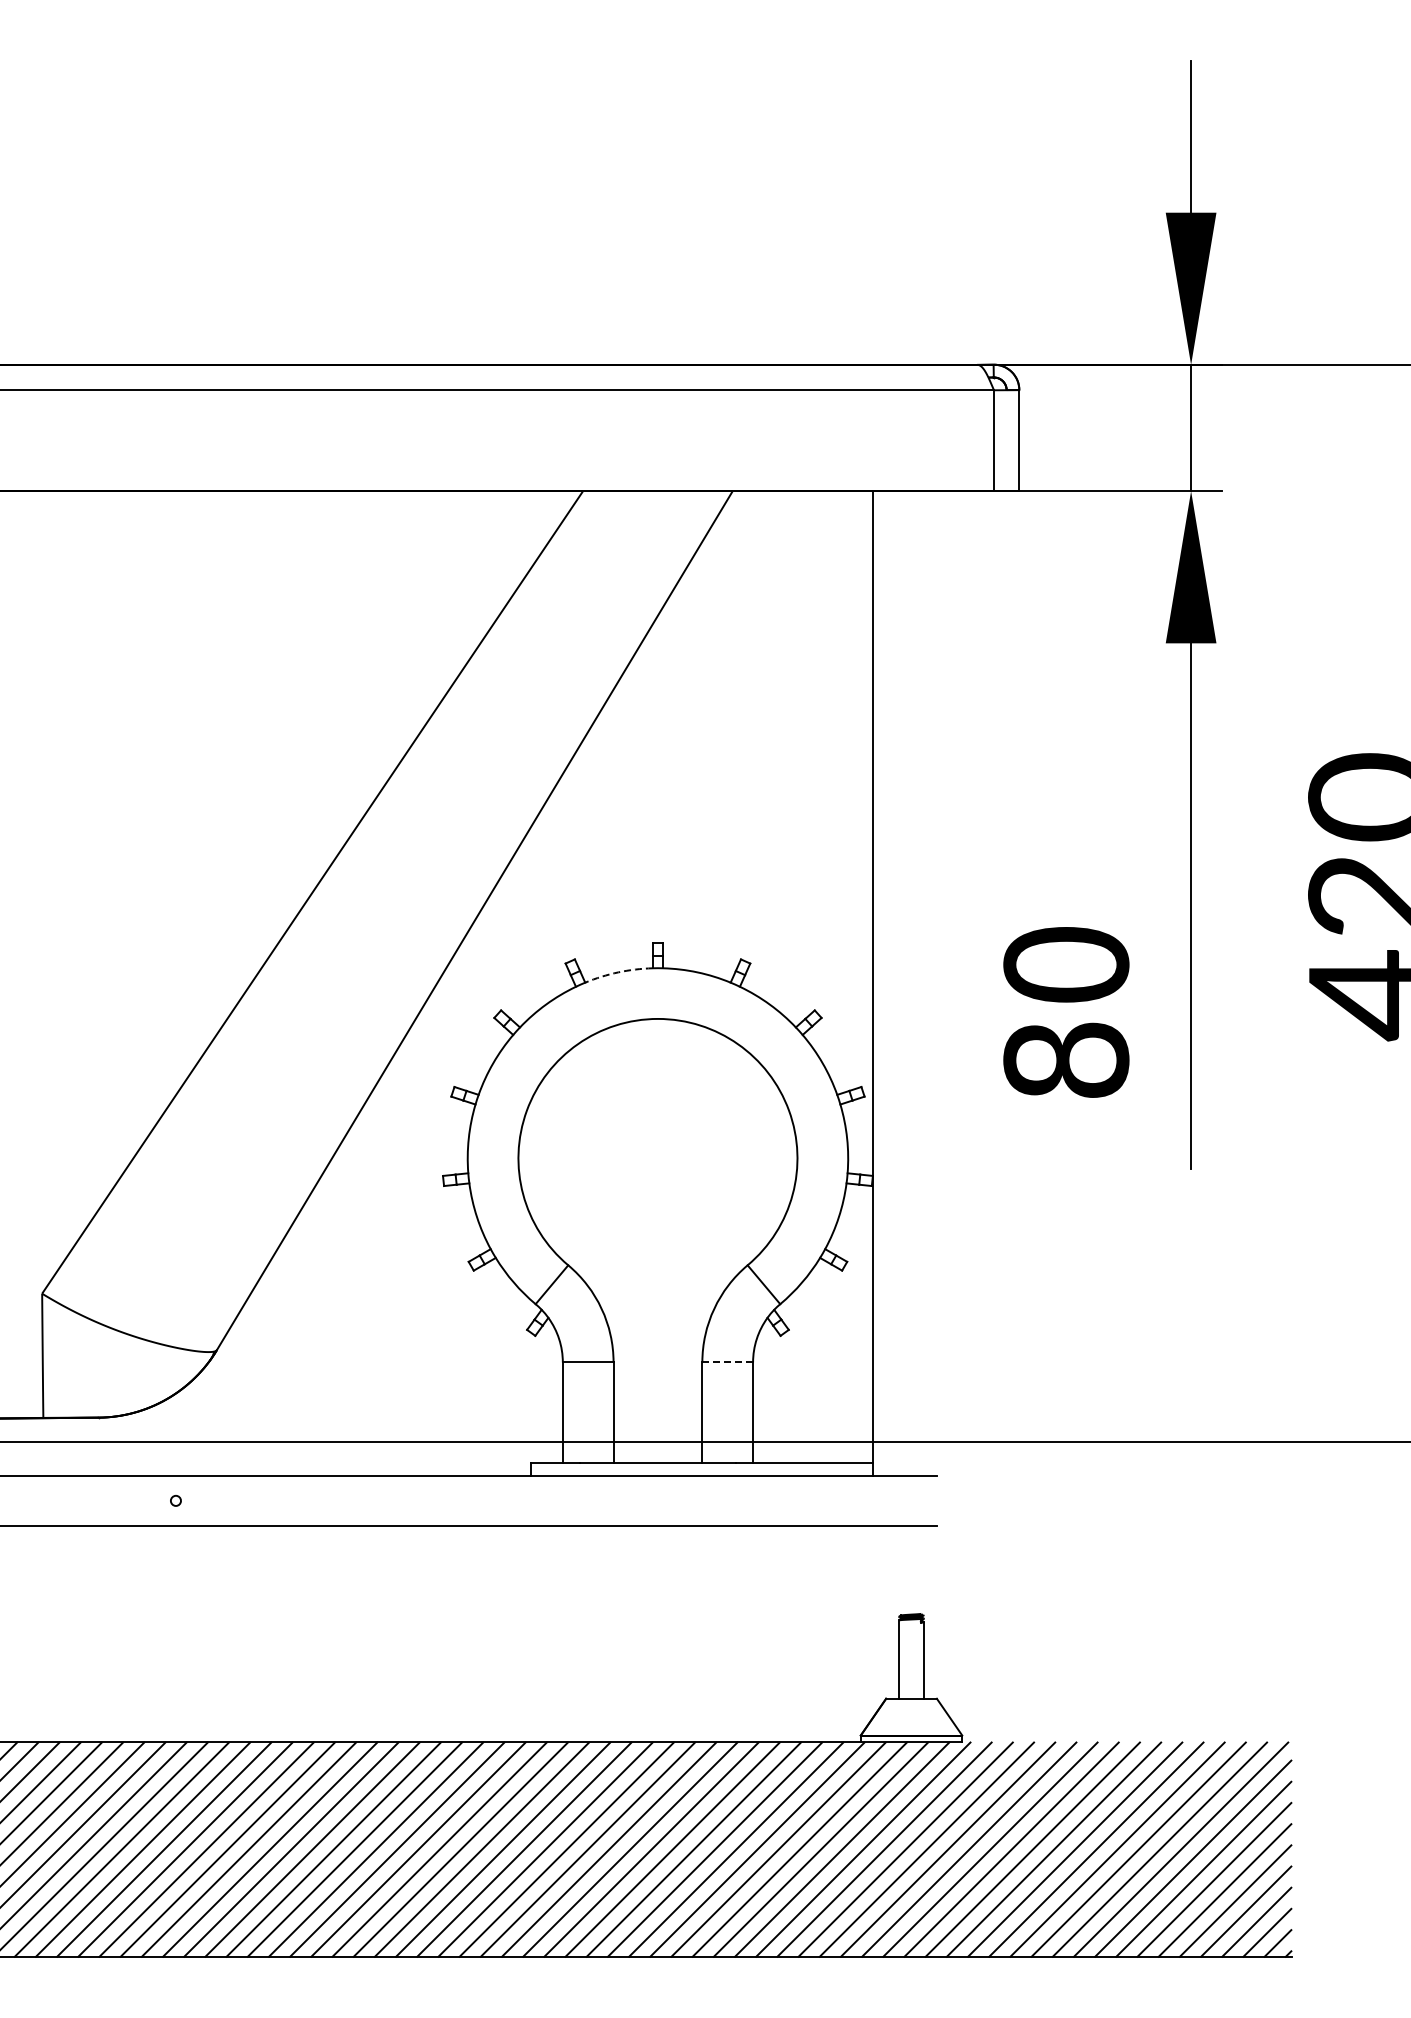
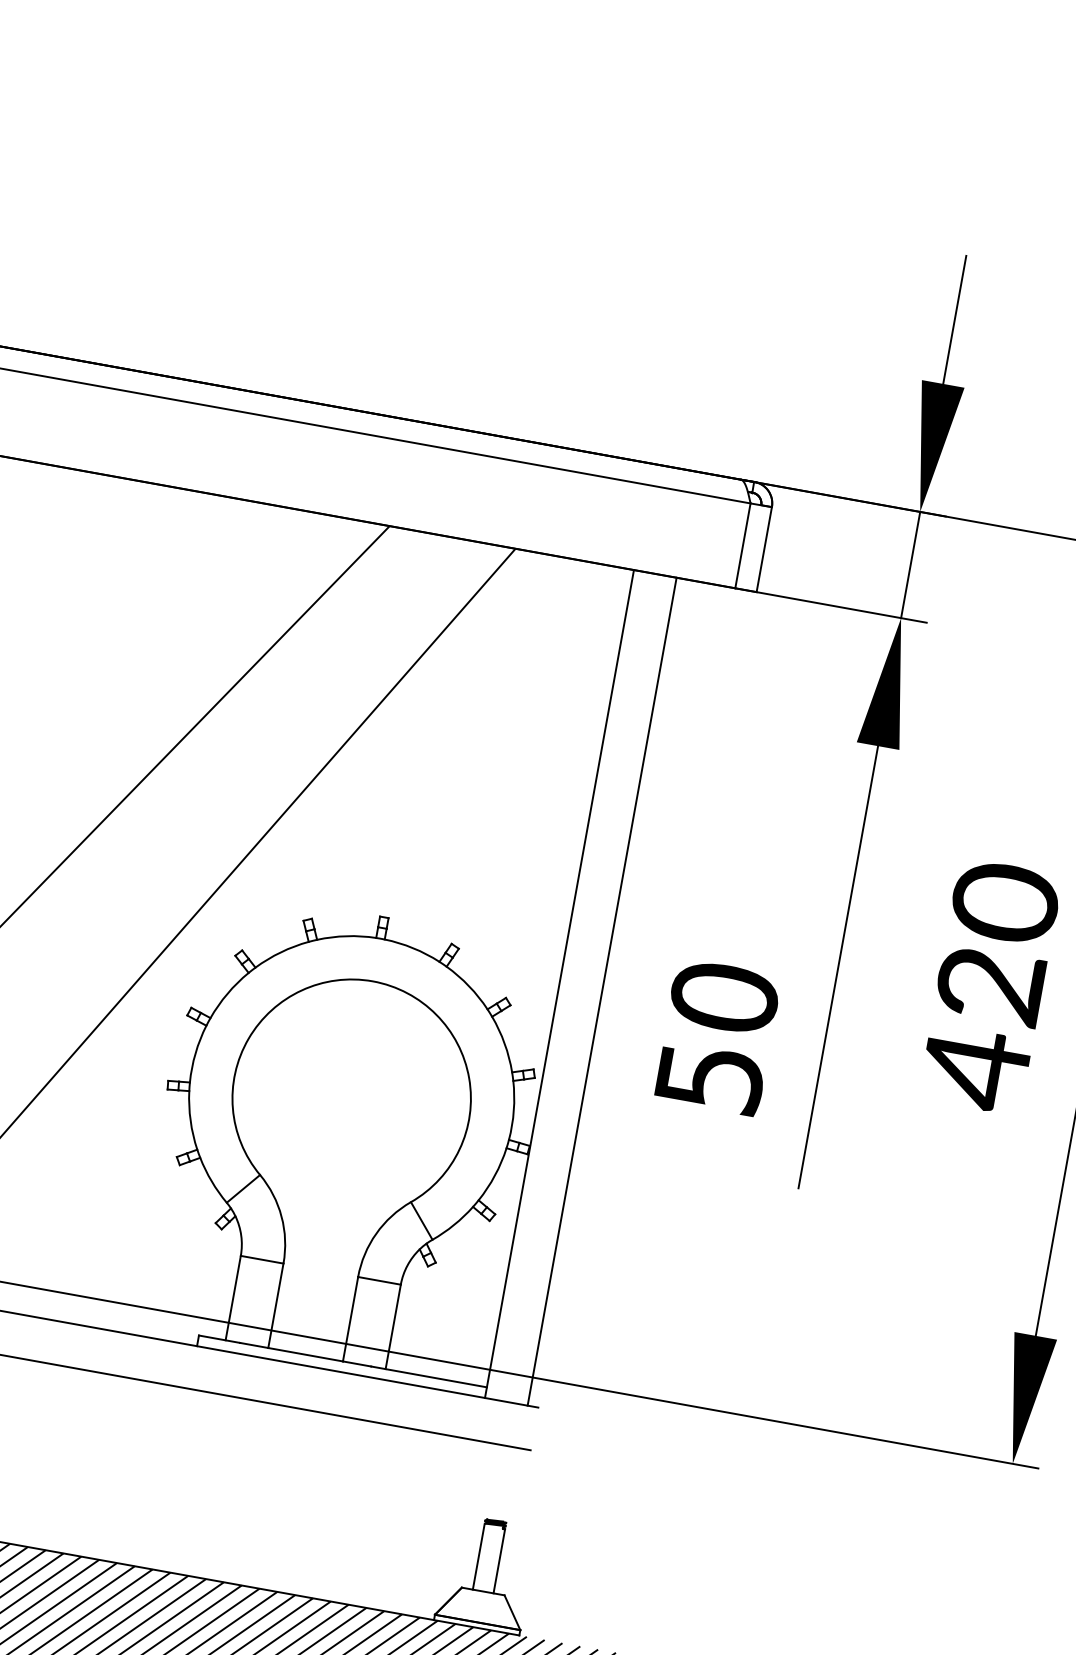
arc: (618, 972) -> (346, 936), dashed -> solid
line: (924, 983) -> (602, 991), added
text: (1066, 1059) -> (710, 1077), 80 -> 50
line: (727, 1362) -> (379, 1280), dashed -> solid

